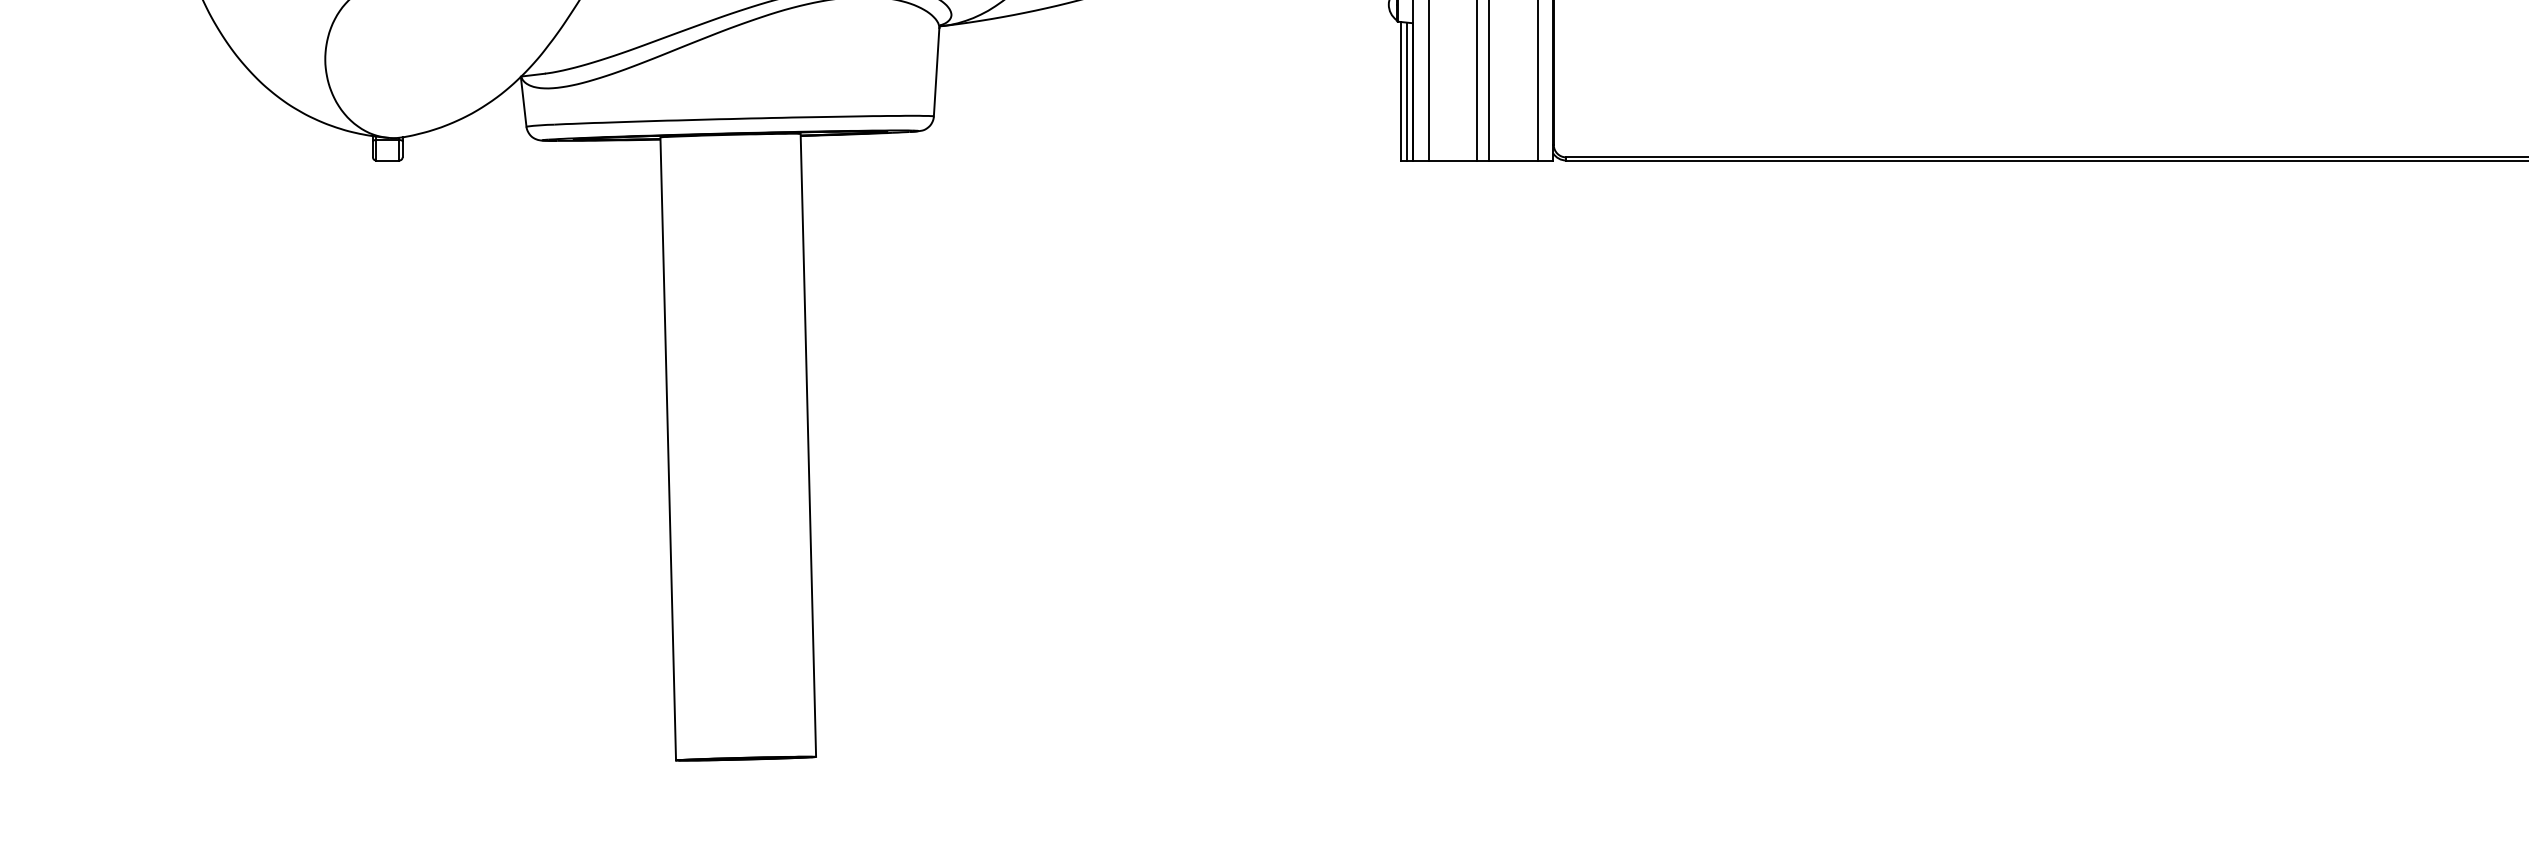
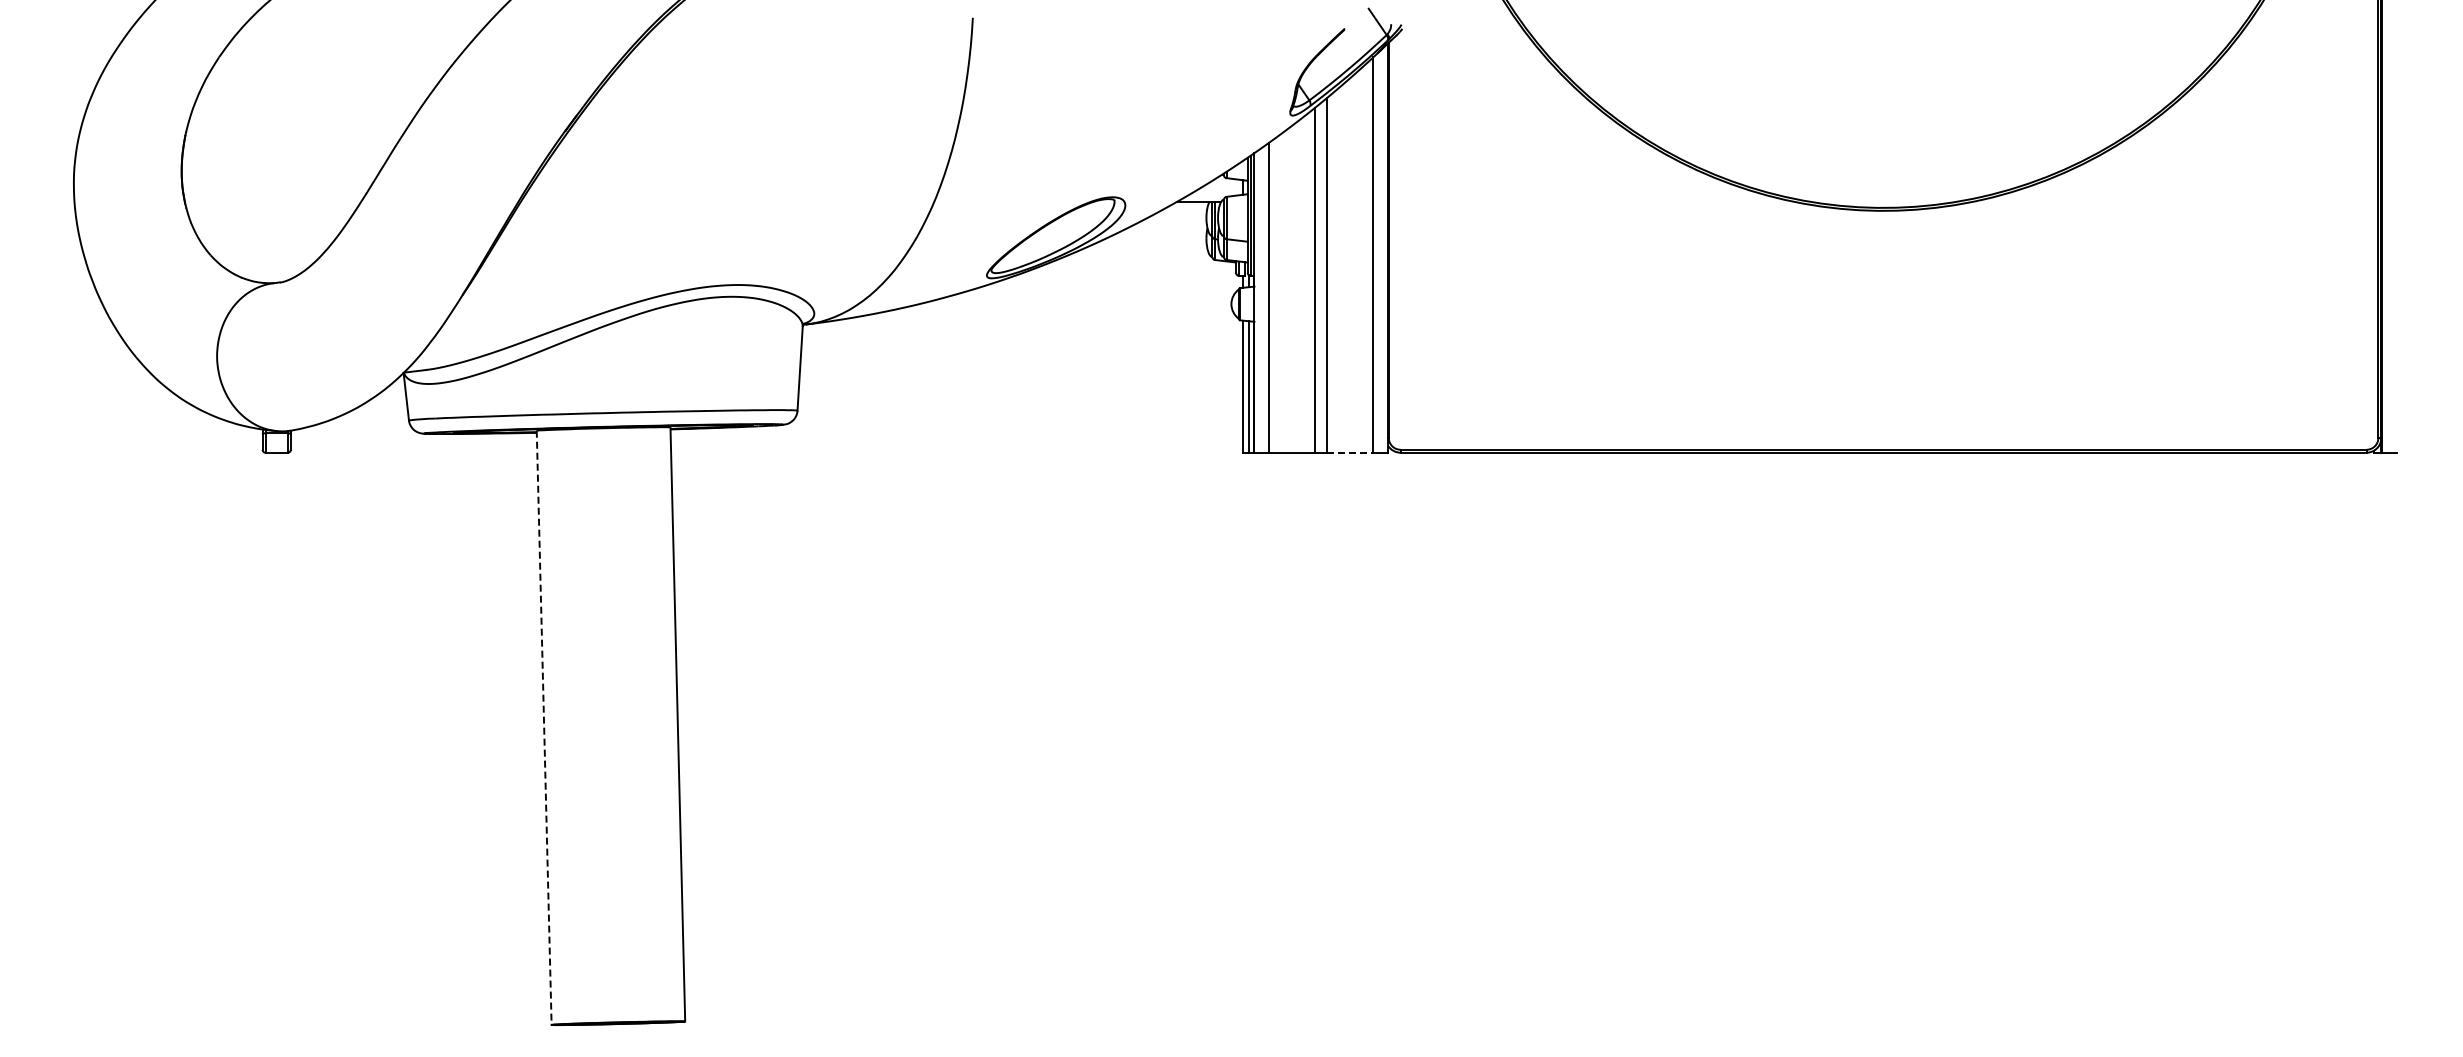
line: (1513, 160) -> (1350, 452), solid -> dashed
line: (668, 449) -> (544, 728), solid -> dashed

